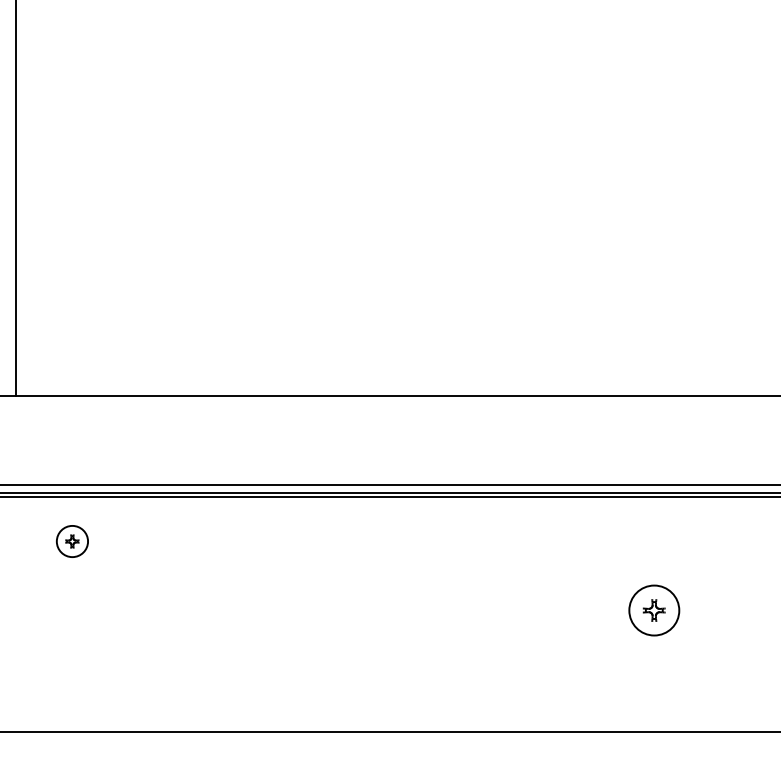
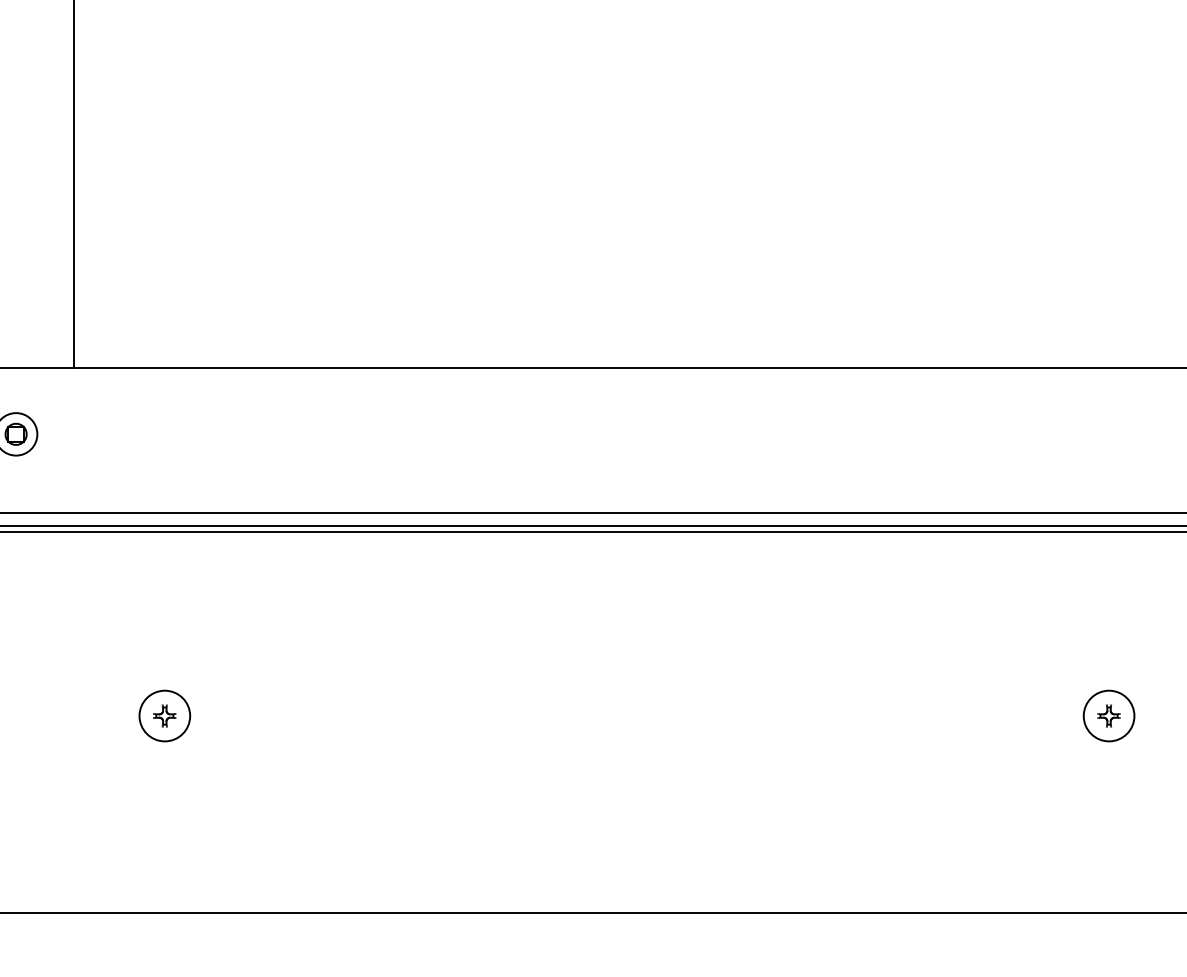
part: (72, 541) -> (164, 716), moved
part: (653, 610) -> (1107, 716), size x0.62

